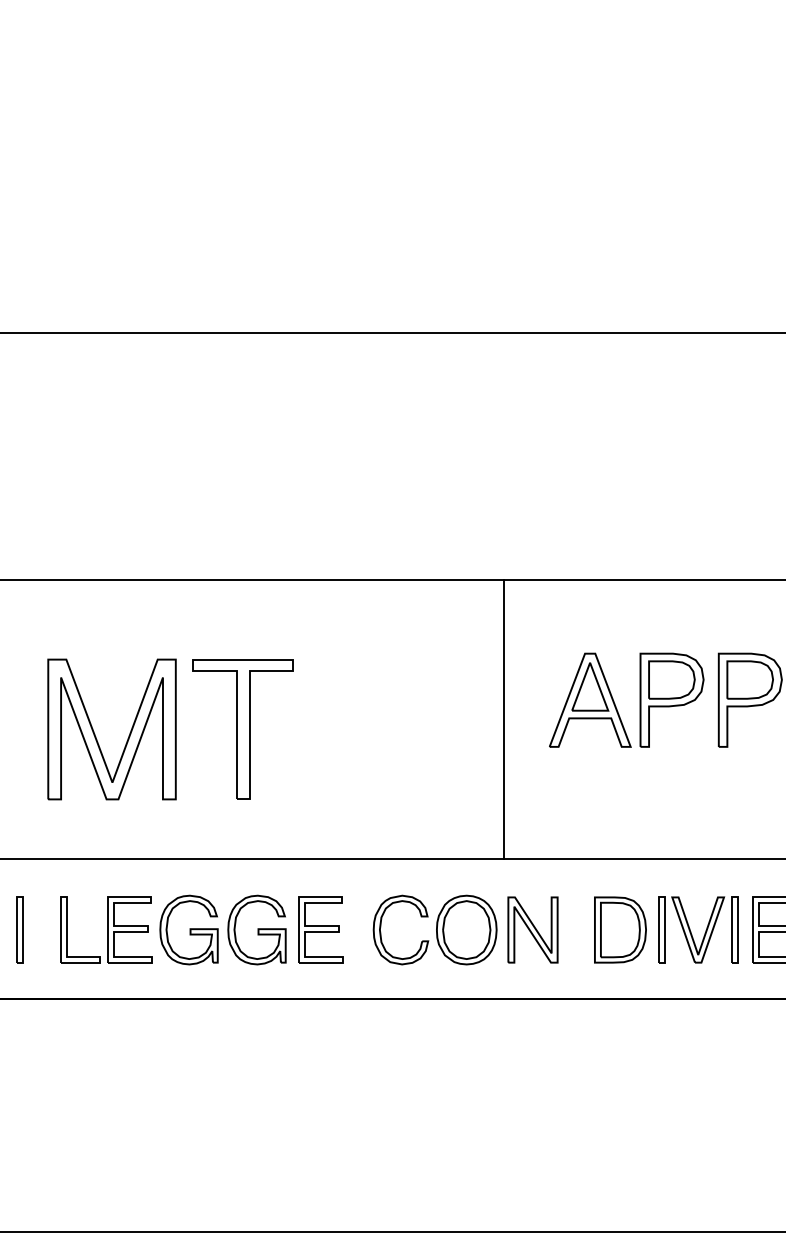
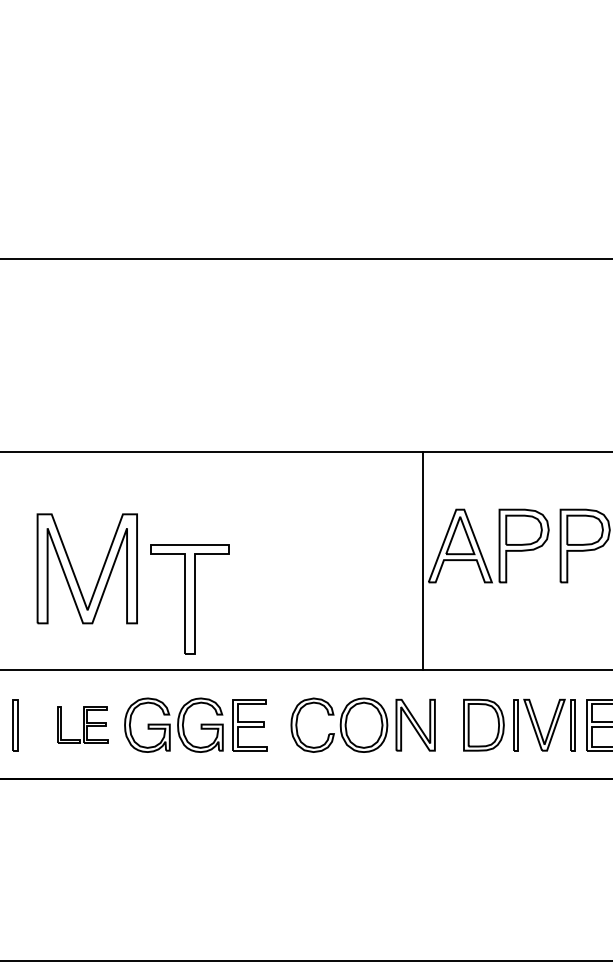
line: (503, 719) -> (422, 561), moved
part: (242, 729) -> (189, 599), moved
part: (106, 929) -> (83, 724), size x0.7

